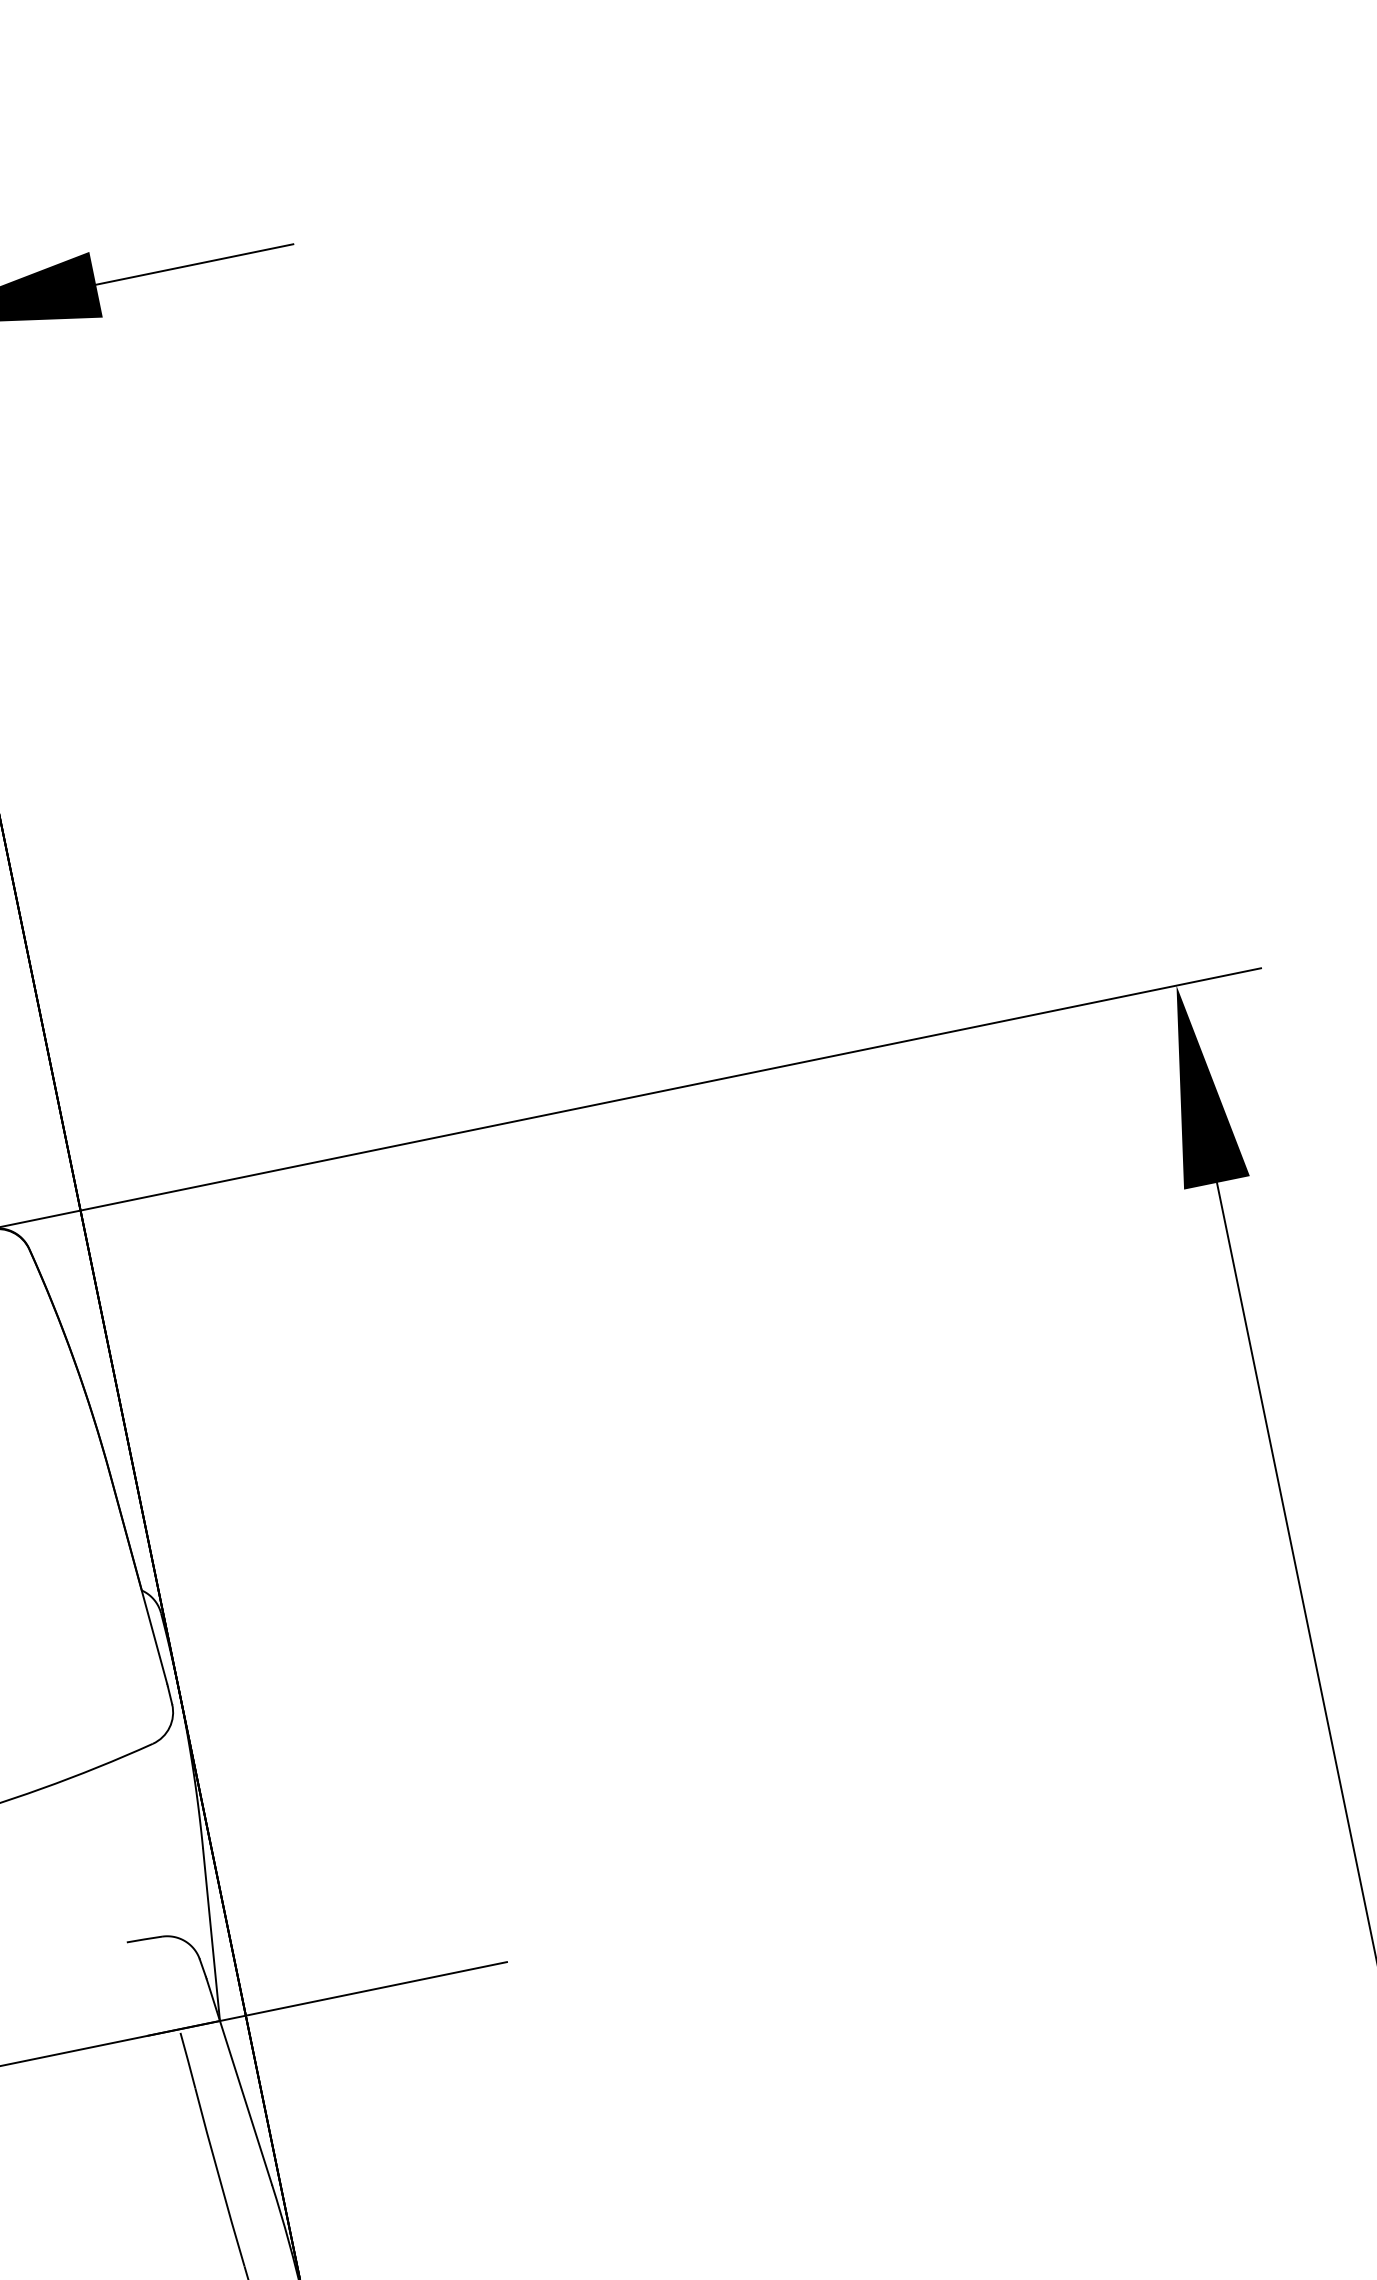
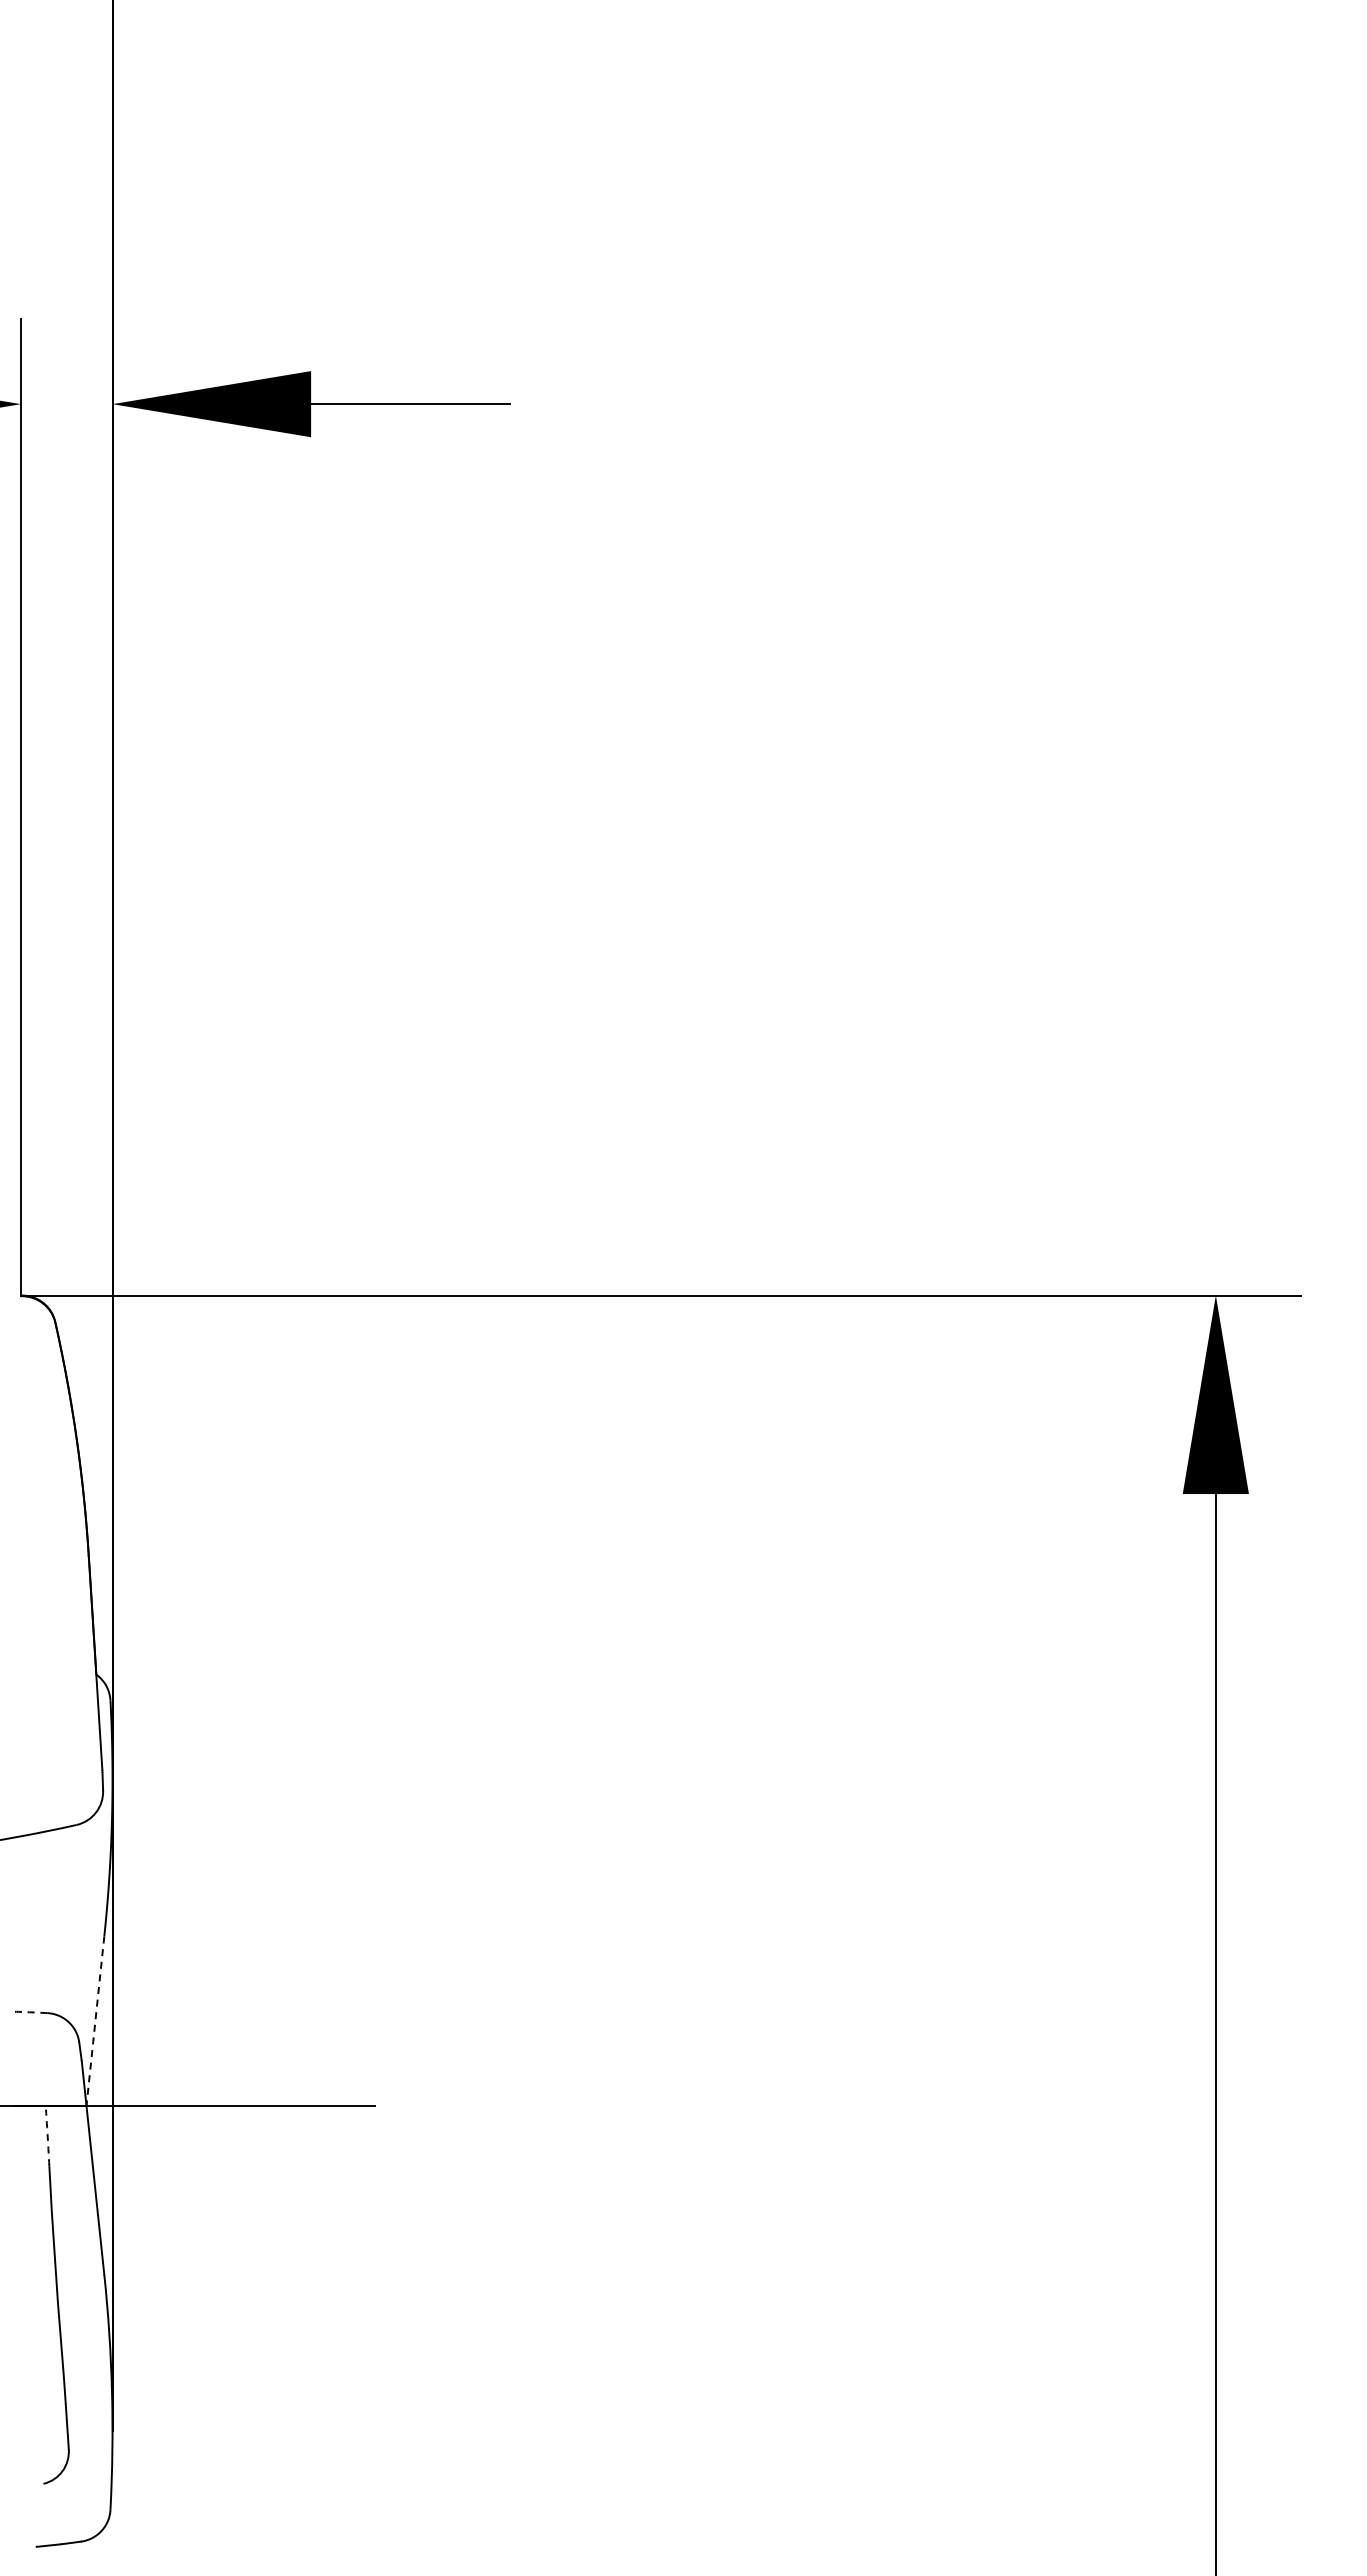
line: (211, 1935) -> (95, 2021), solid -> dashed
arc: (144, 1939) -> (29, 2012), solid -> dashed
arc: (187, 2060) -> (47, 2137), solid -> dashed

